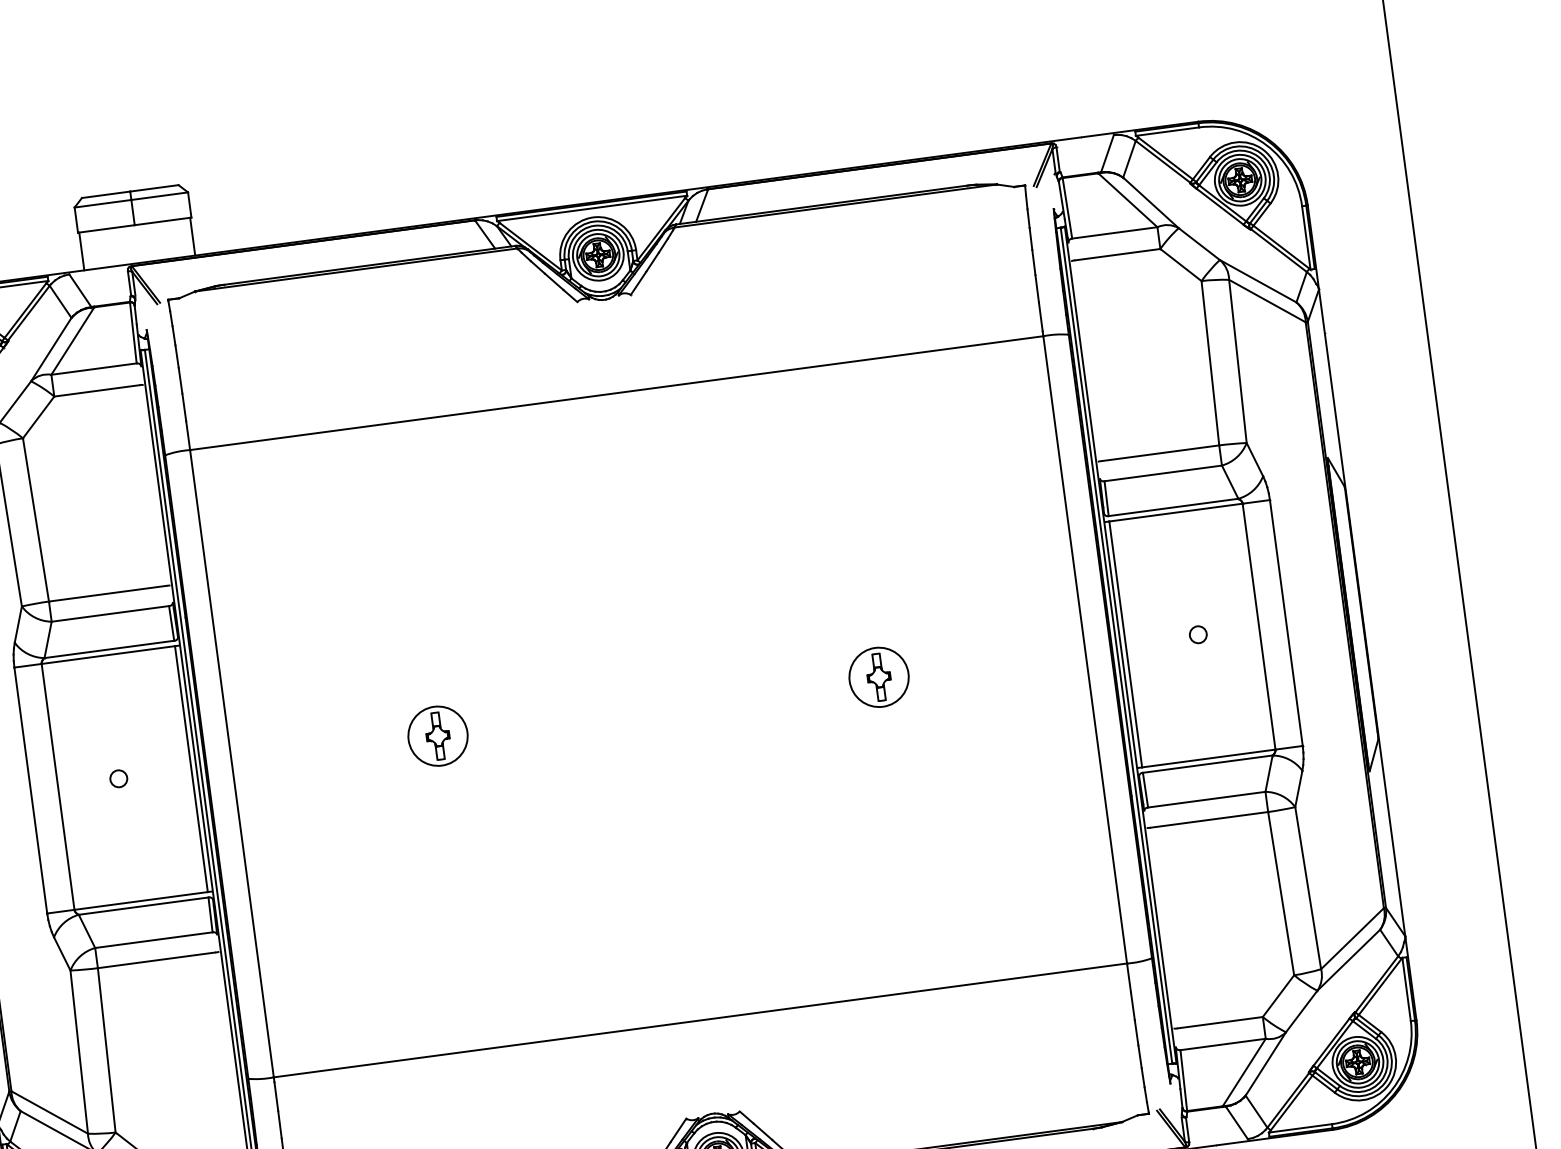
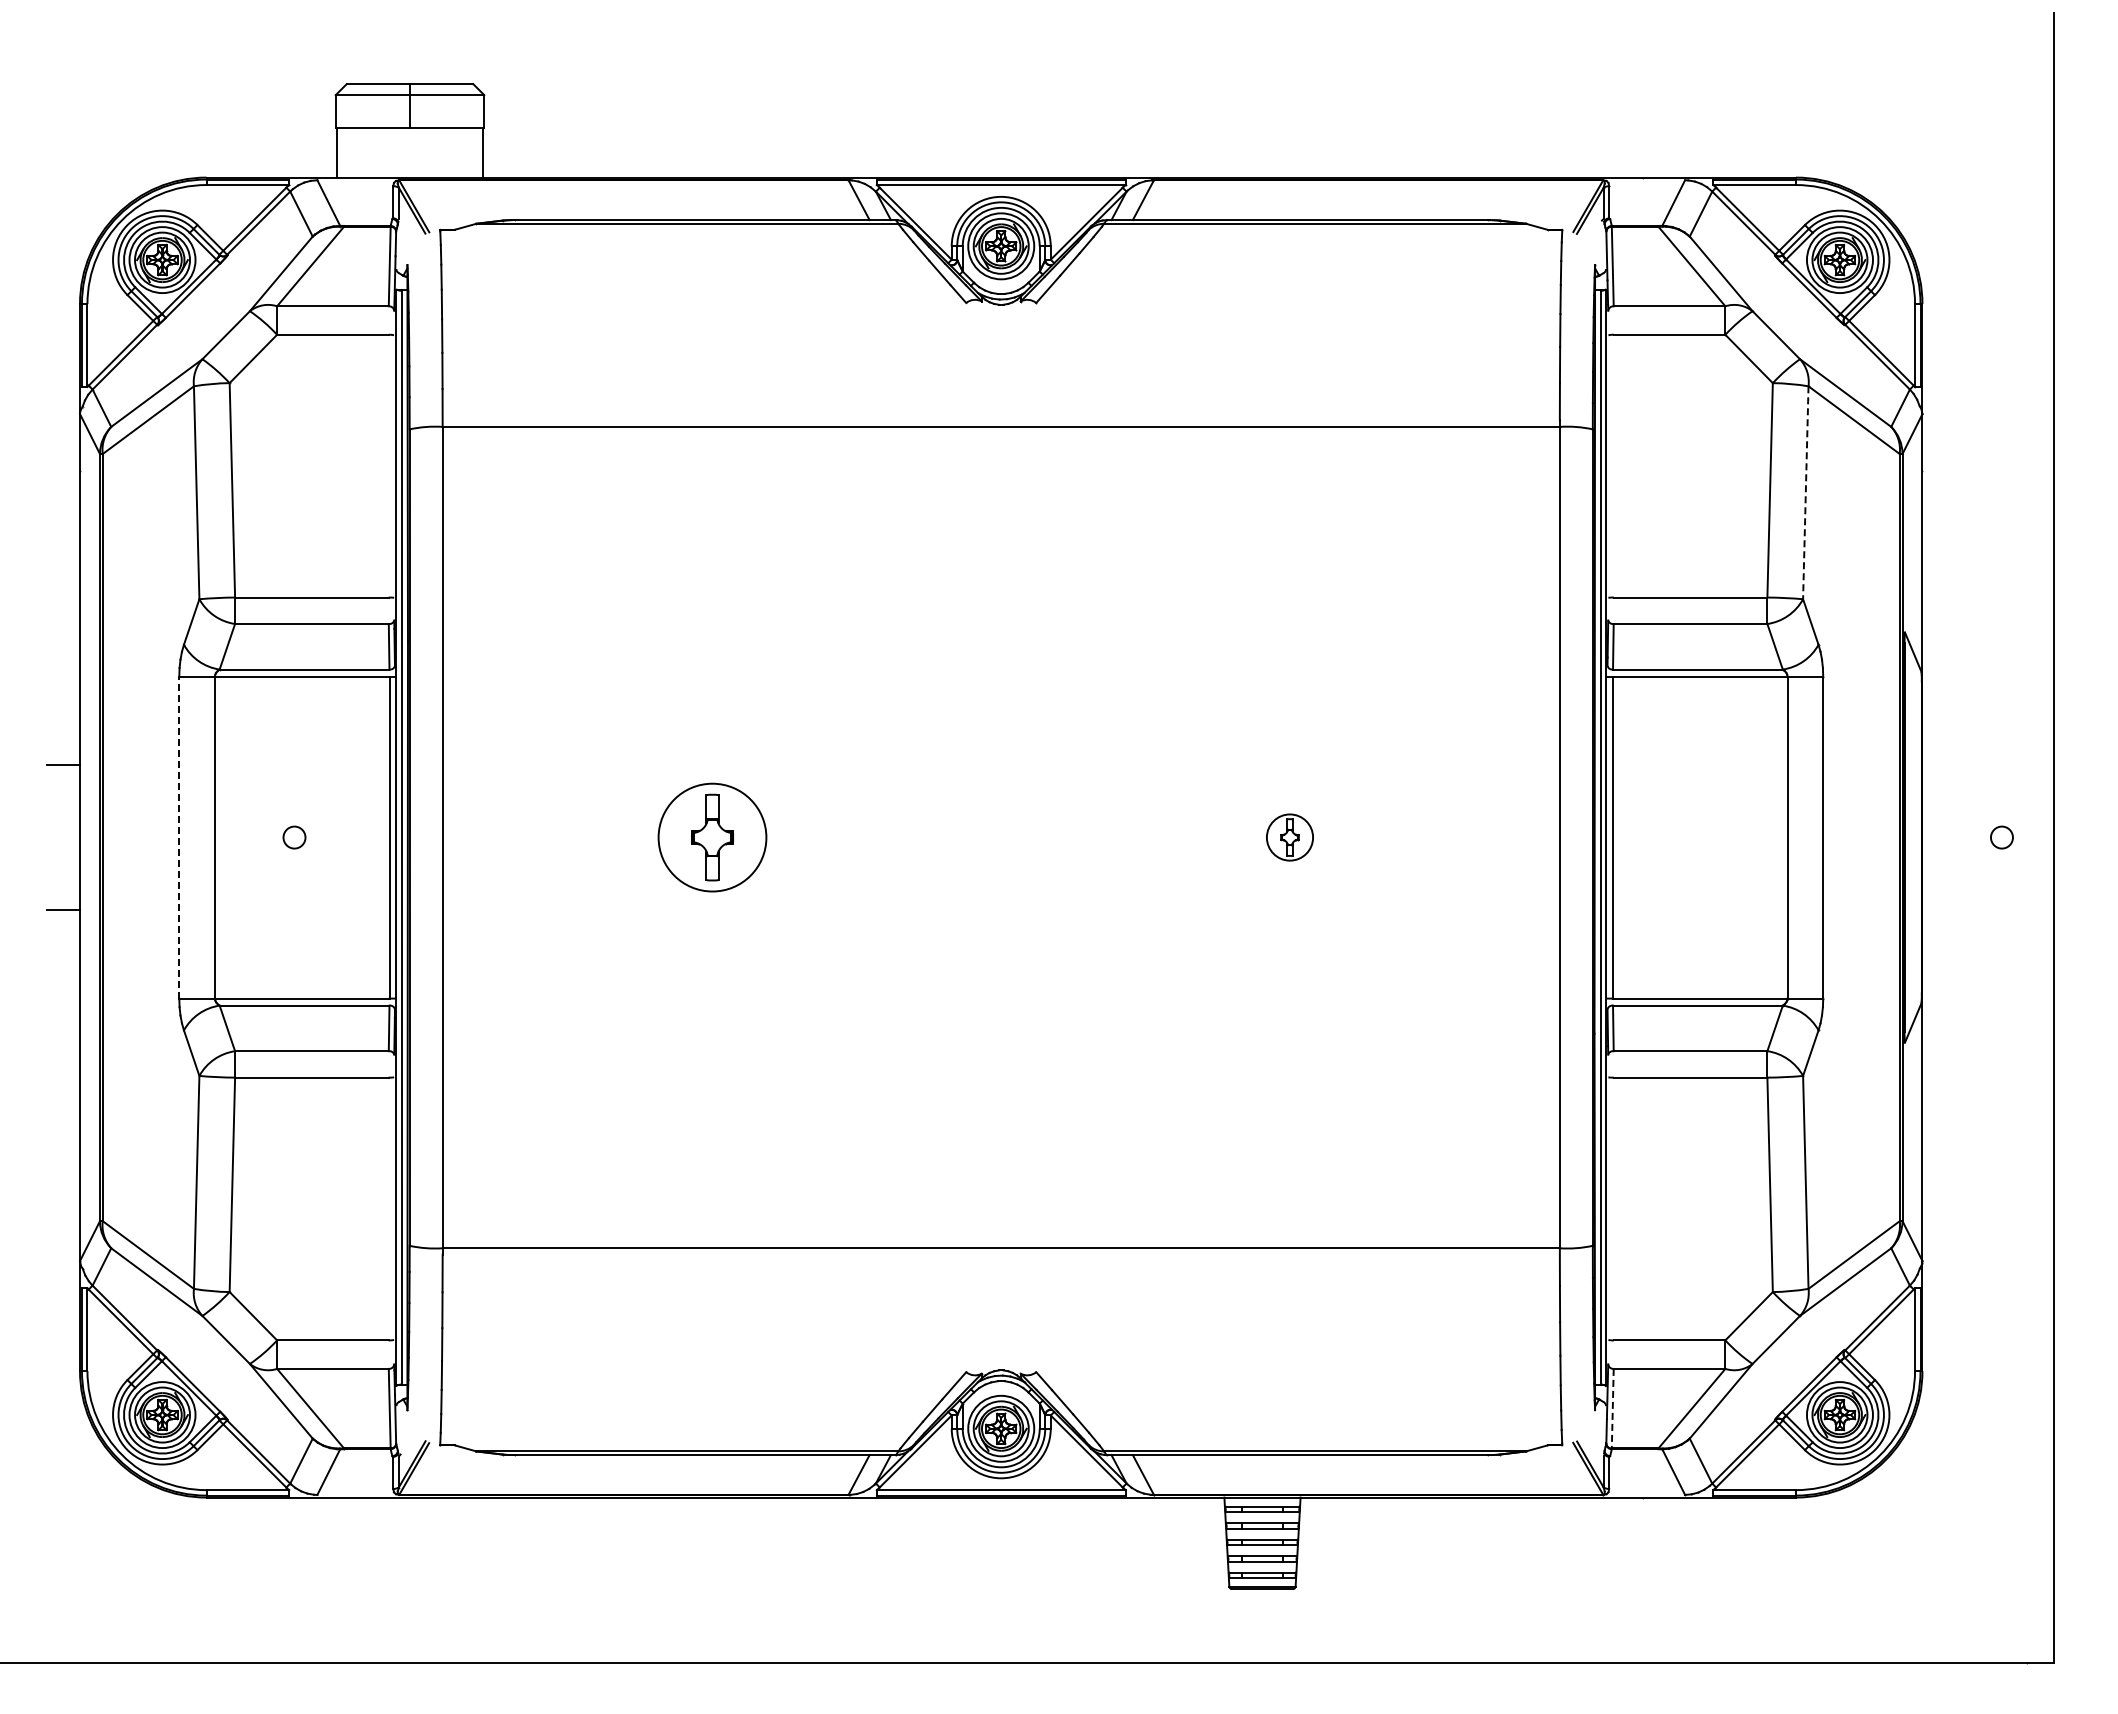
line: (1237, 362) -> (1805, 493), solid -> dashed
circle: (1197, 634) -> (2001, 837), moved
part: (878, 677) -> (1289, 837), size x0.6
part: (438, 736) -> (712, 837), size x1.4
line: (30, 790) -> (179, 837), solid -> dashed
line: (1183, 1080) -> (1612, 1408), solid -> dashed

